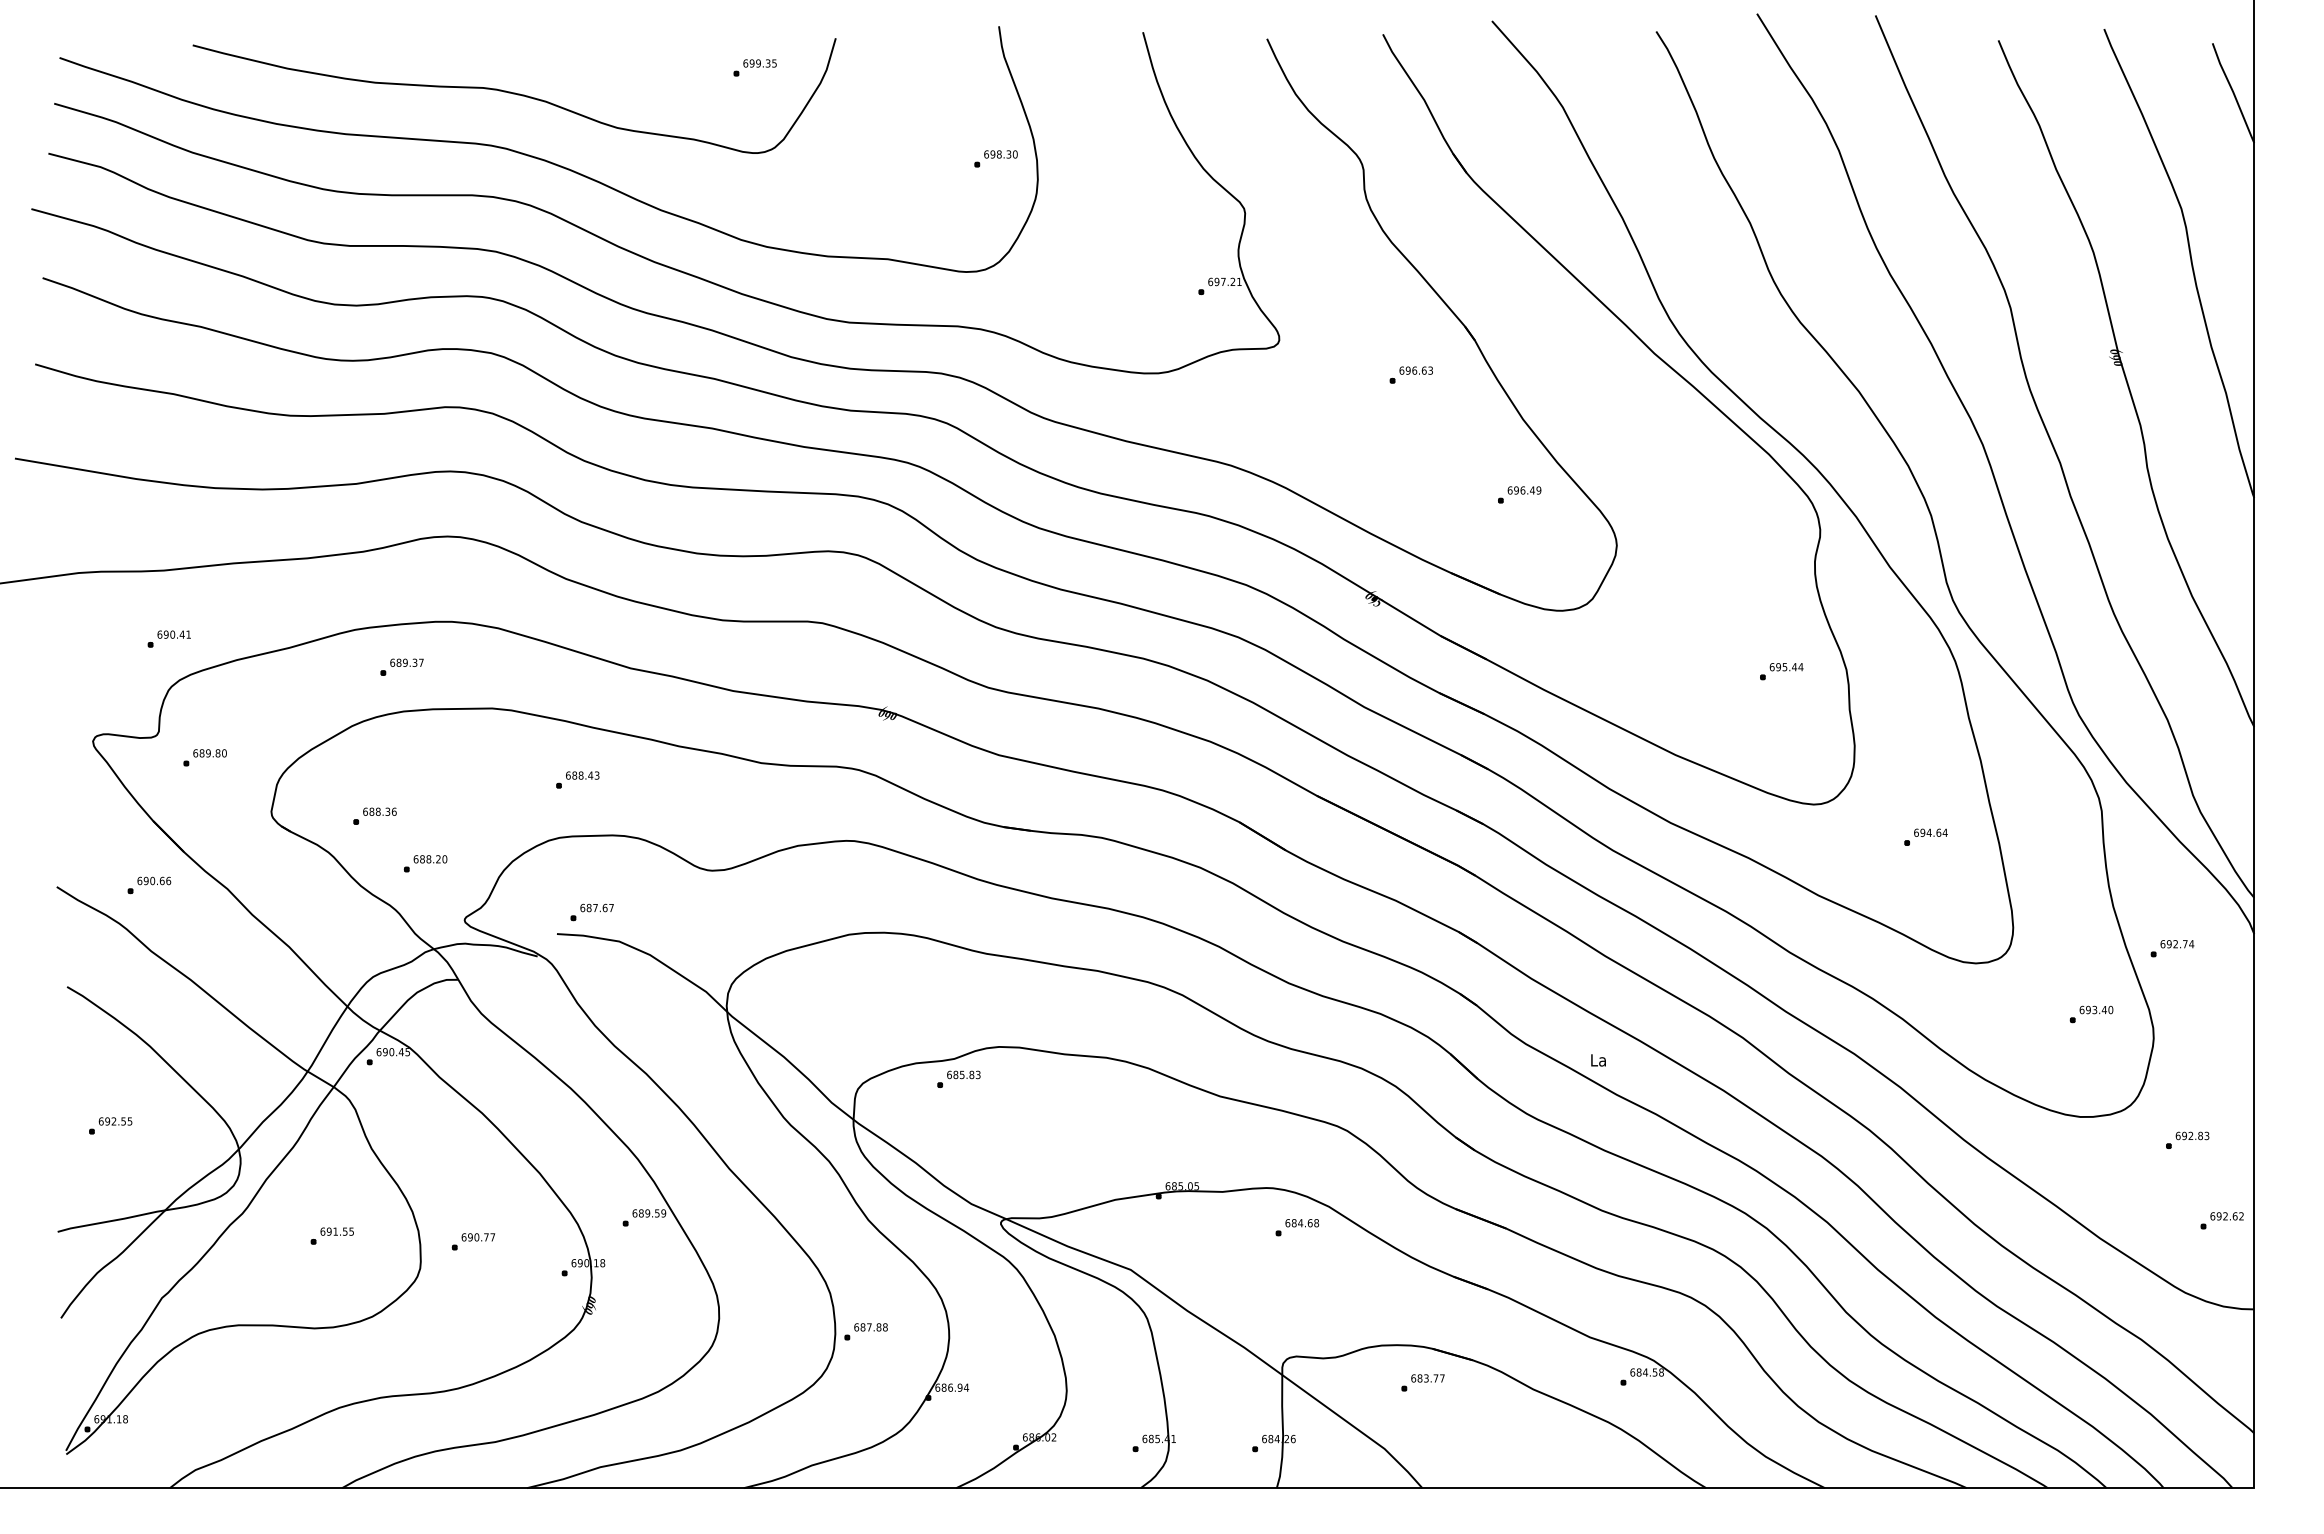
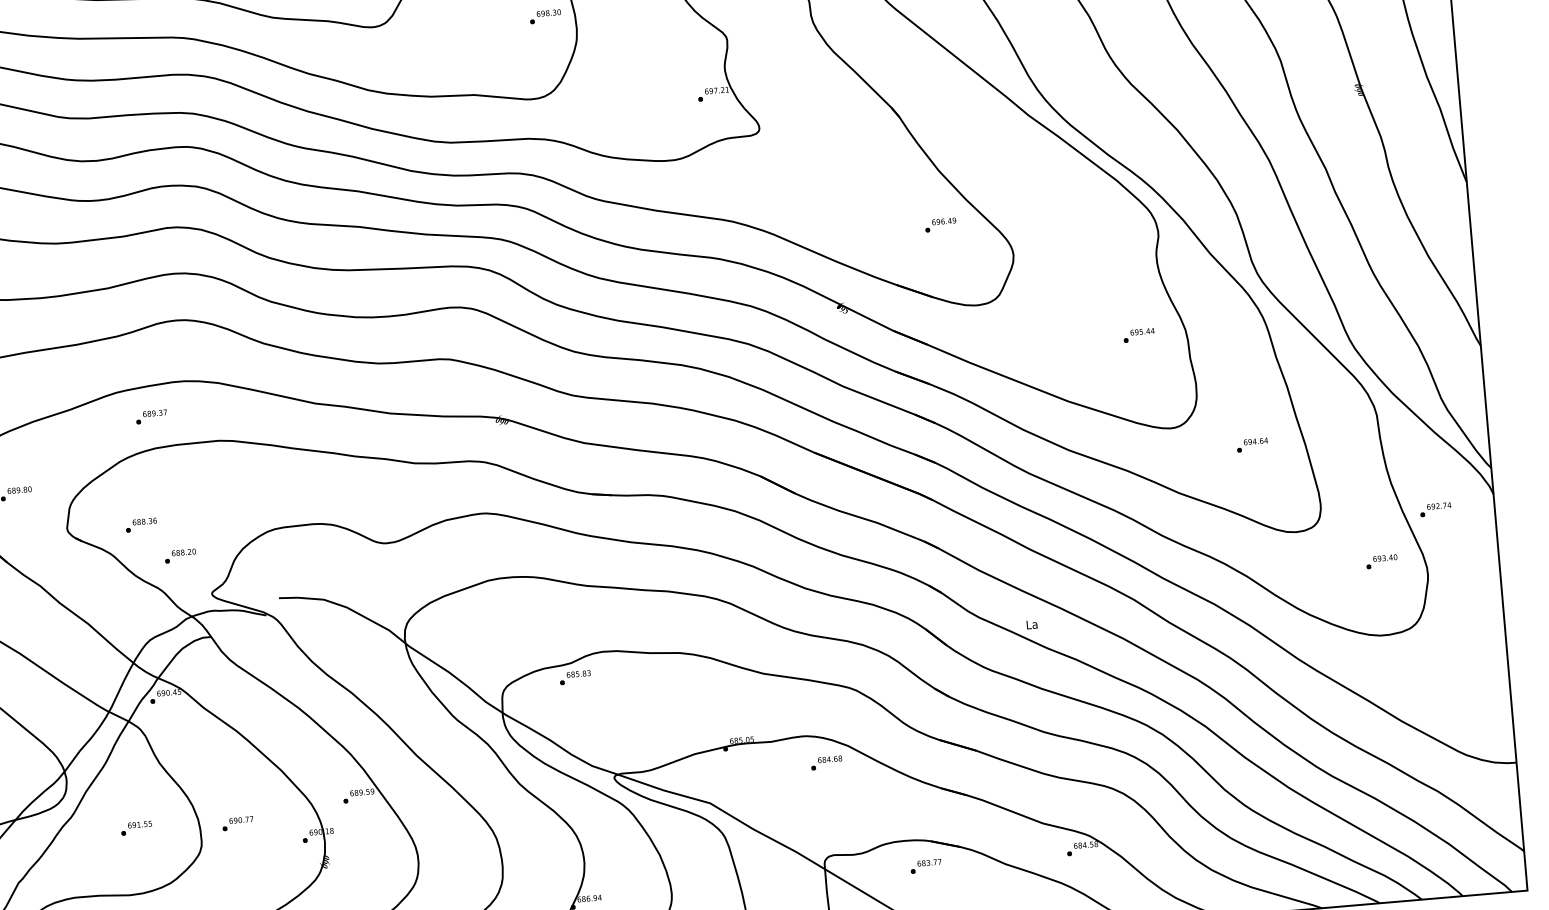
part: (1410, 374) -> (855, 145), removed
part: (577, 779) -> (284, 486), removed
part: (591, 912) -> (302, 580), removed
part: (2187, 1139) -> (1458, 645), removed
part: (2221, 1220) -> (1487, 701), removed
part: (865, 1331) -> (524, 863), removed

